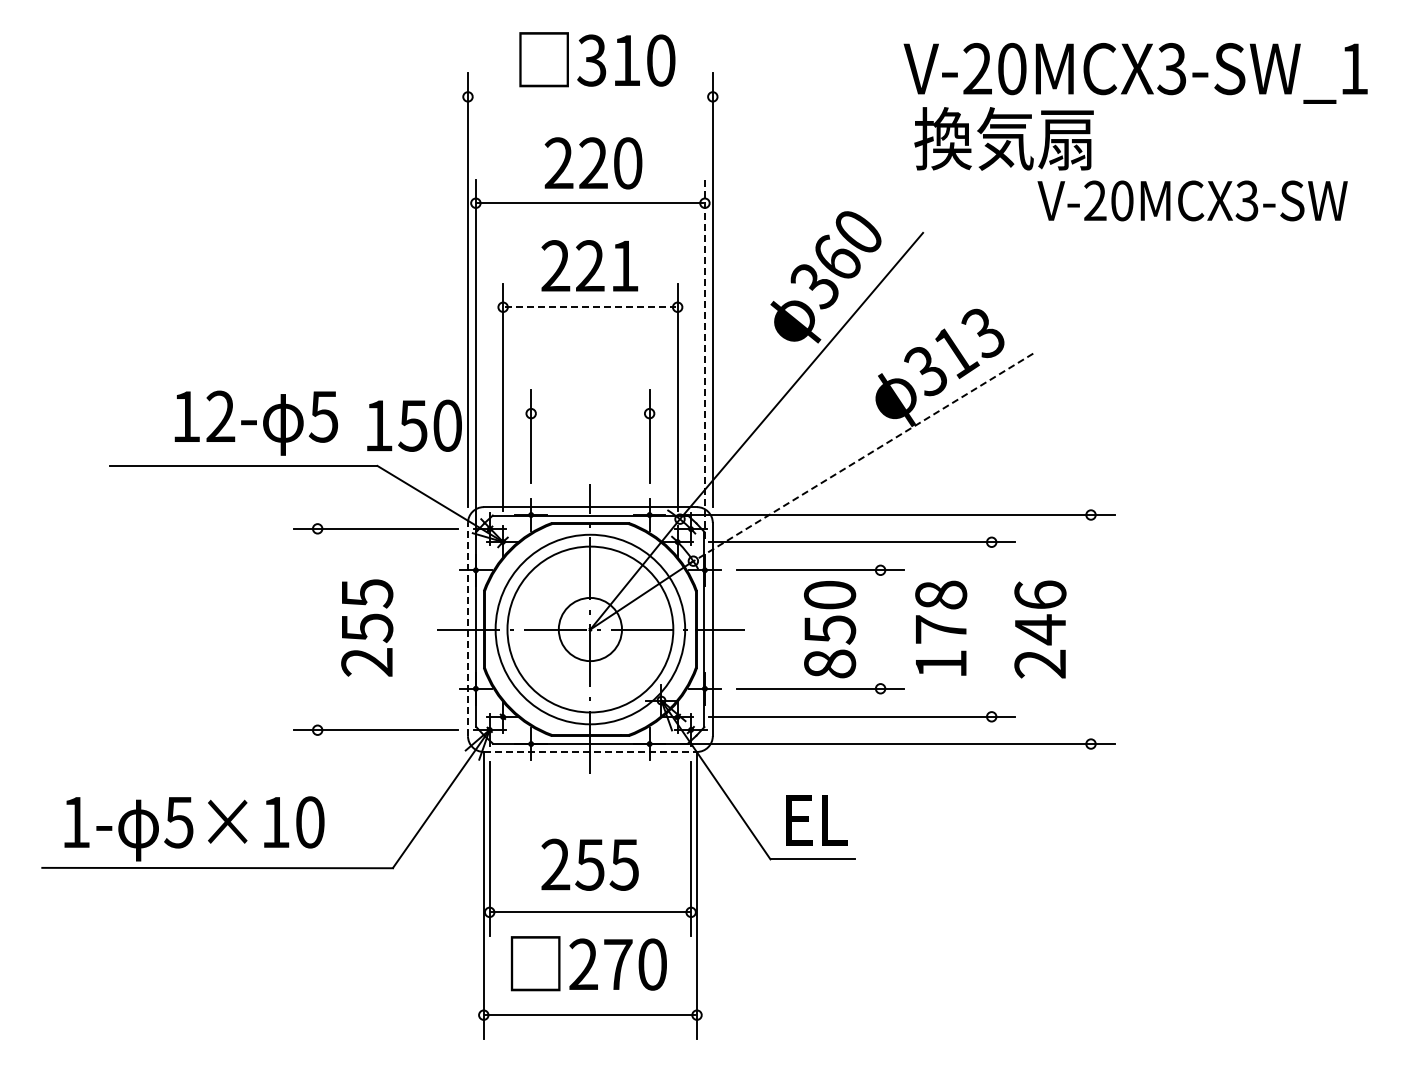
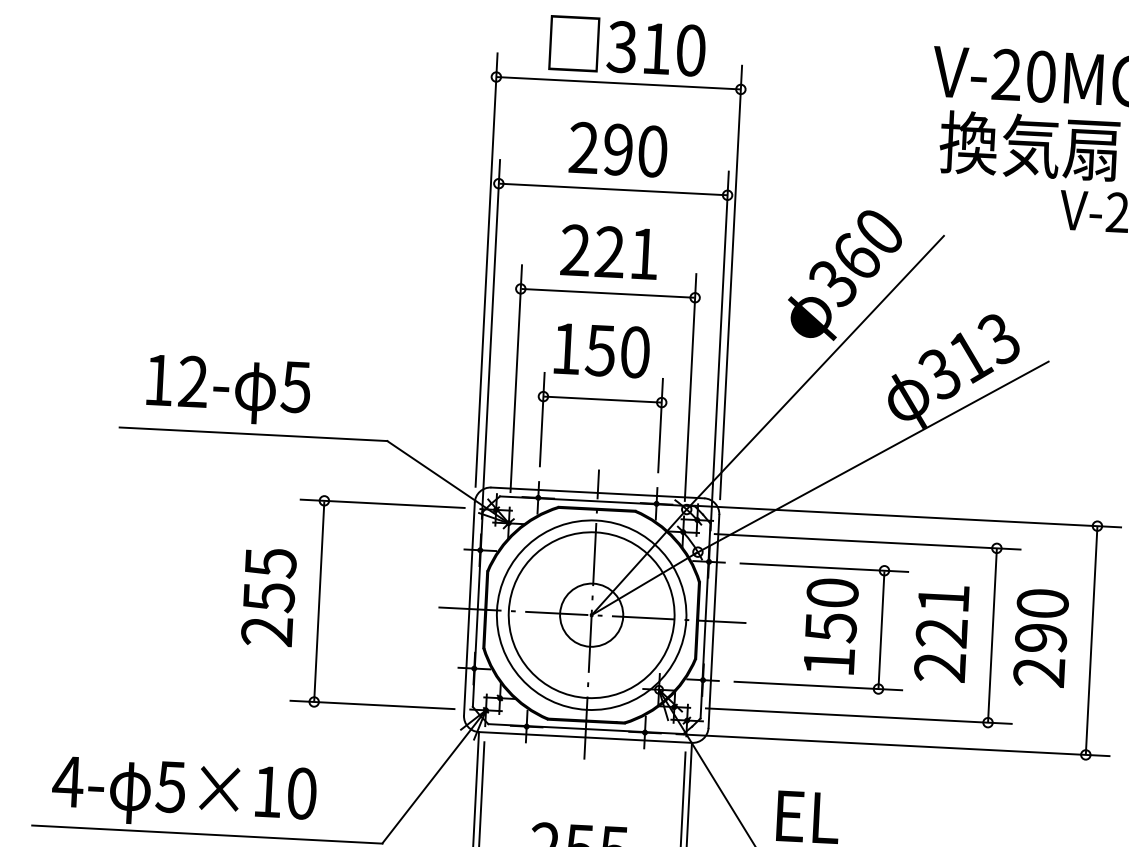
line: (590, 96) -> (618, 82), added
text: (593, 163) -> (618, 149), 220 -> 290
line: (590, 307) -> (608, 293), dashed -> solid
line: (704, 359) -> (719, 351), dashed -> solid
line: (590, 413) -> (602, 399), added
text: (255, 422) -> (227, 389), moved
text: (414, 425) -> (602, 350), moved
line: (861, 458) -> (871, 458), dashed -> solid
text: (1040, 612) -> (1042, 620), 246 -> 290
text: (367, 627) -> (269, 596), moved
line: (317, 629) -> (319, 601), added
line: (467, 629) -> (468, 608), dashed -> solid
line: (880, 629) -> (881, 629), added
text: (941, 629) -> (942, 632), 178 -> 221
line: (991, 629) -> (992, 635), added
line: (1091, 629) -> (1092, 640), added
text: (830, 663) -> (829, 661), 850 -> 150
line: (590, 751) -> (585, 737), dashed -> solid
text: (75, 822) -> (67, 781), 1- -> 4-

